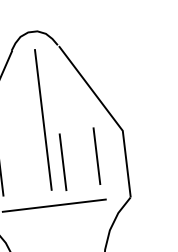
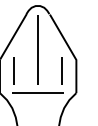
line: (61, 161) -> (44, 71), removed

